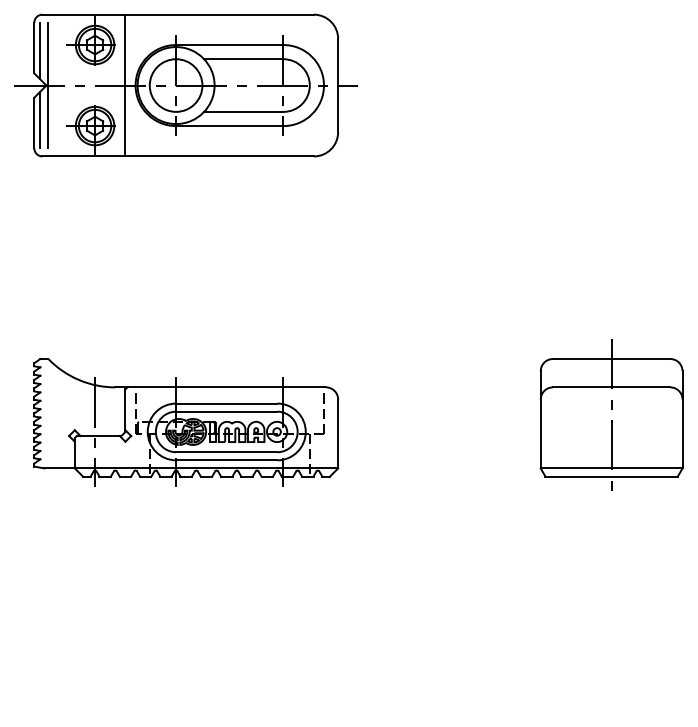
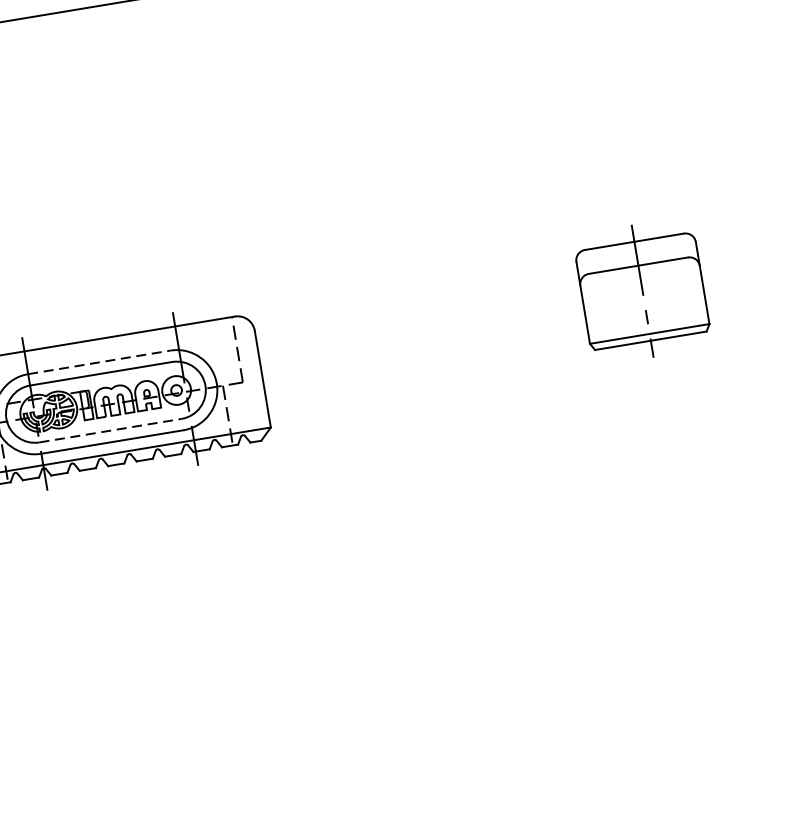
line: (226, 403) -> (98, 362), solid -> dashed
part: (611, 414) -> (642, 288), size x0.6
line: (226, 452) -> (110, 431), solid -> dashed

